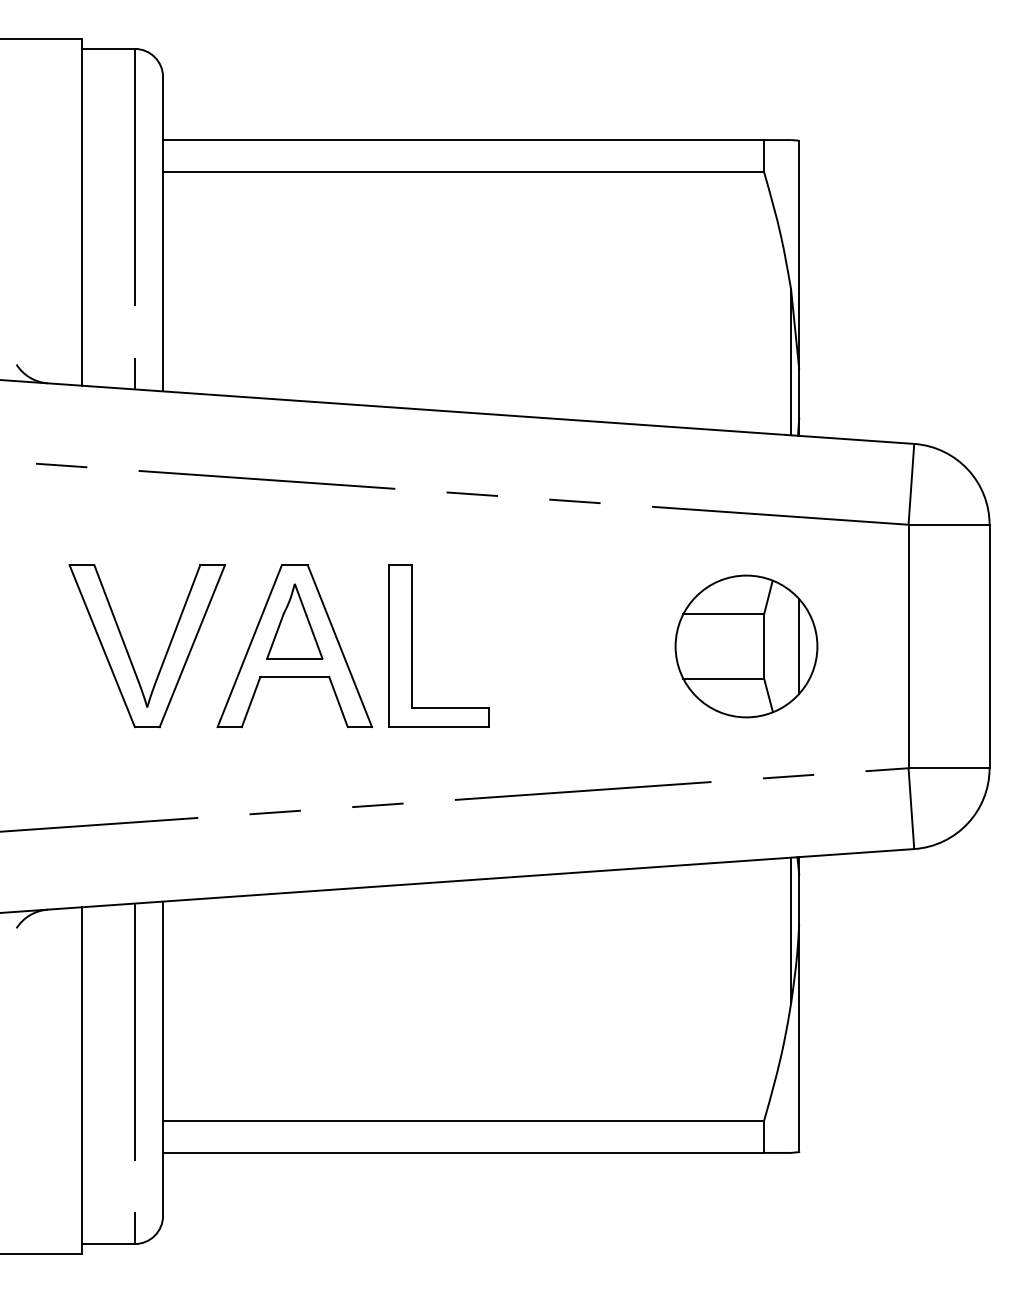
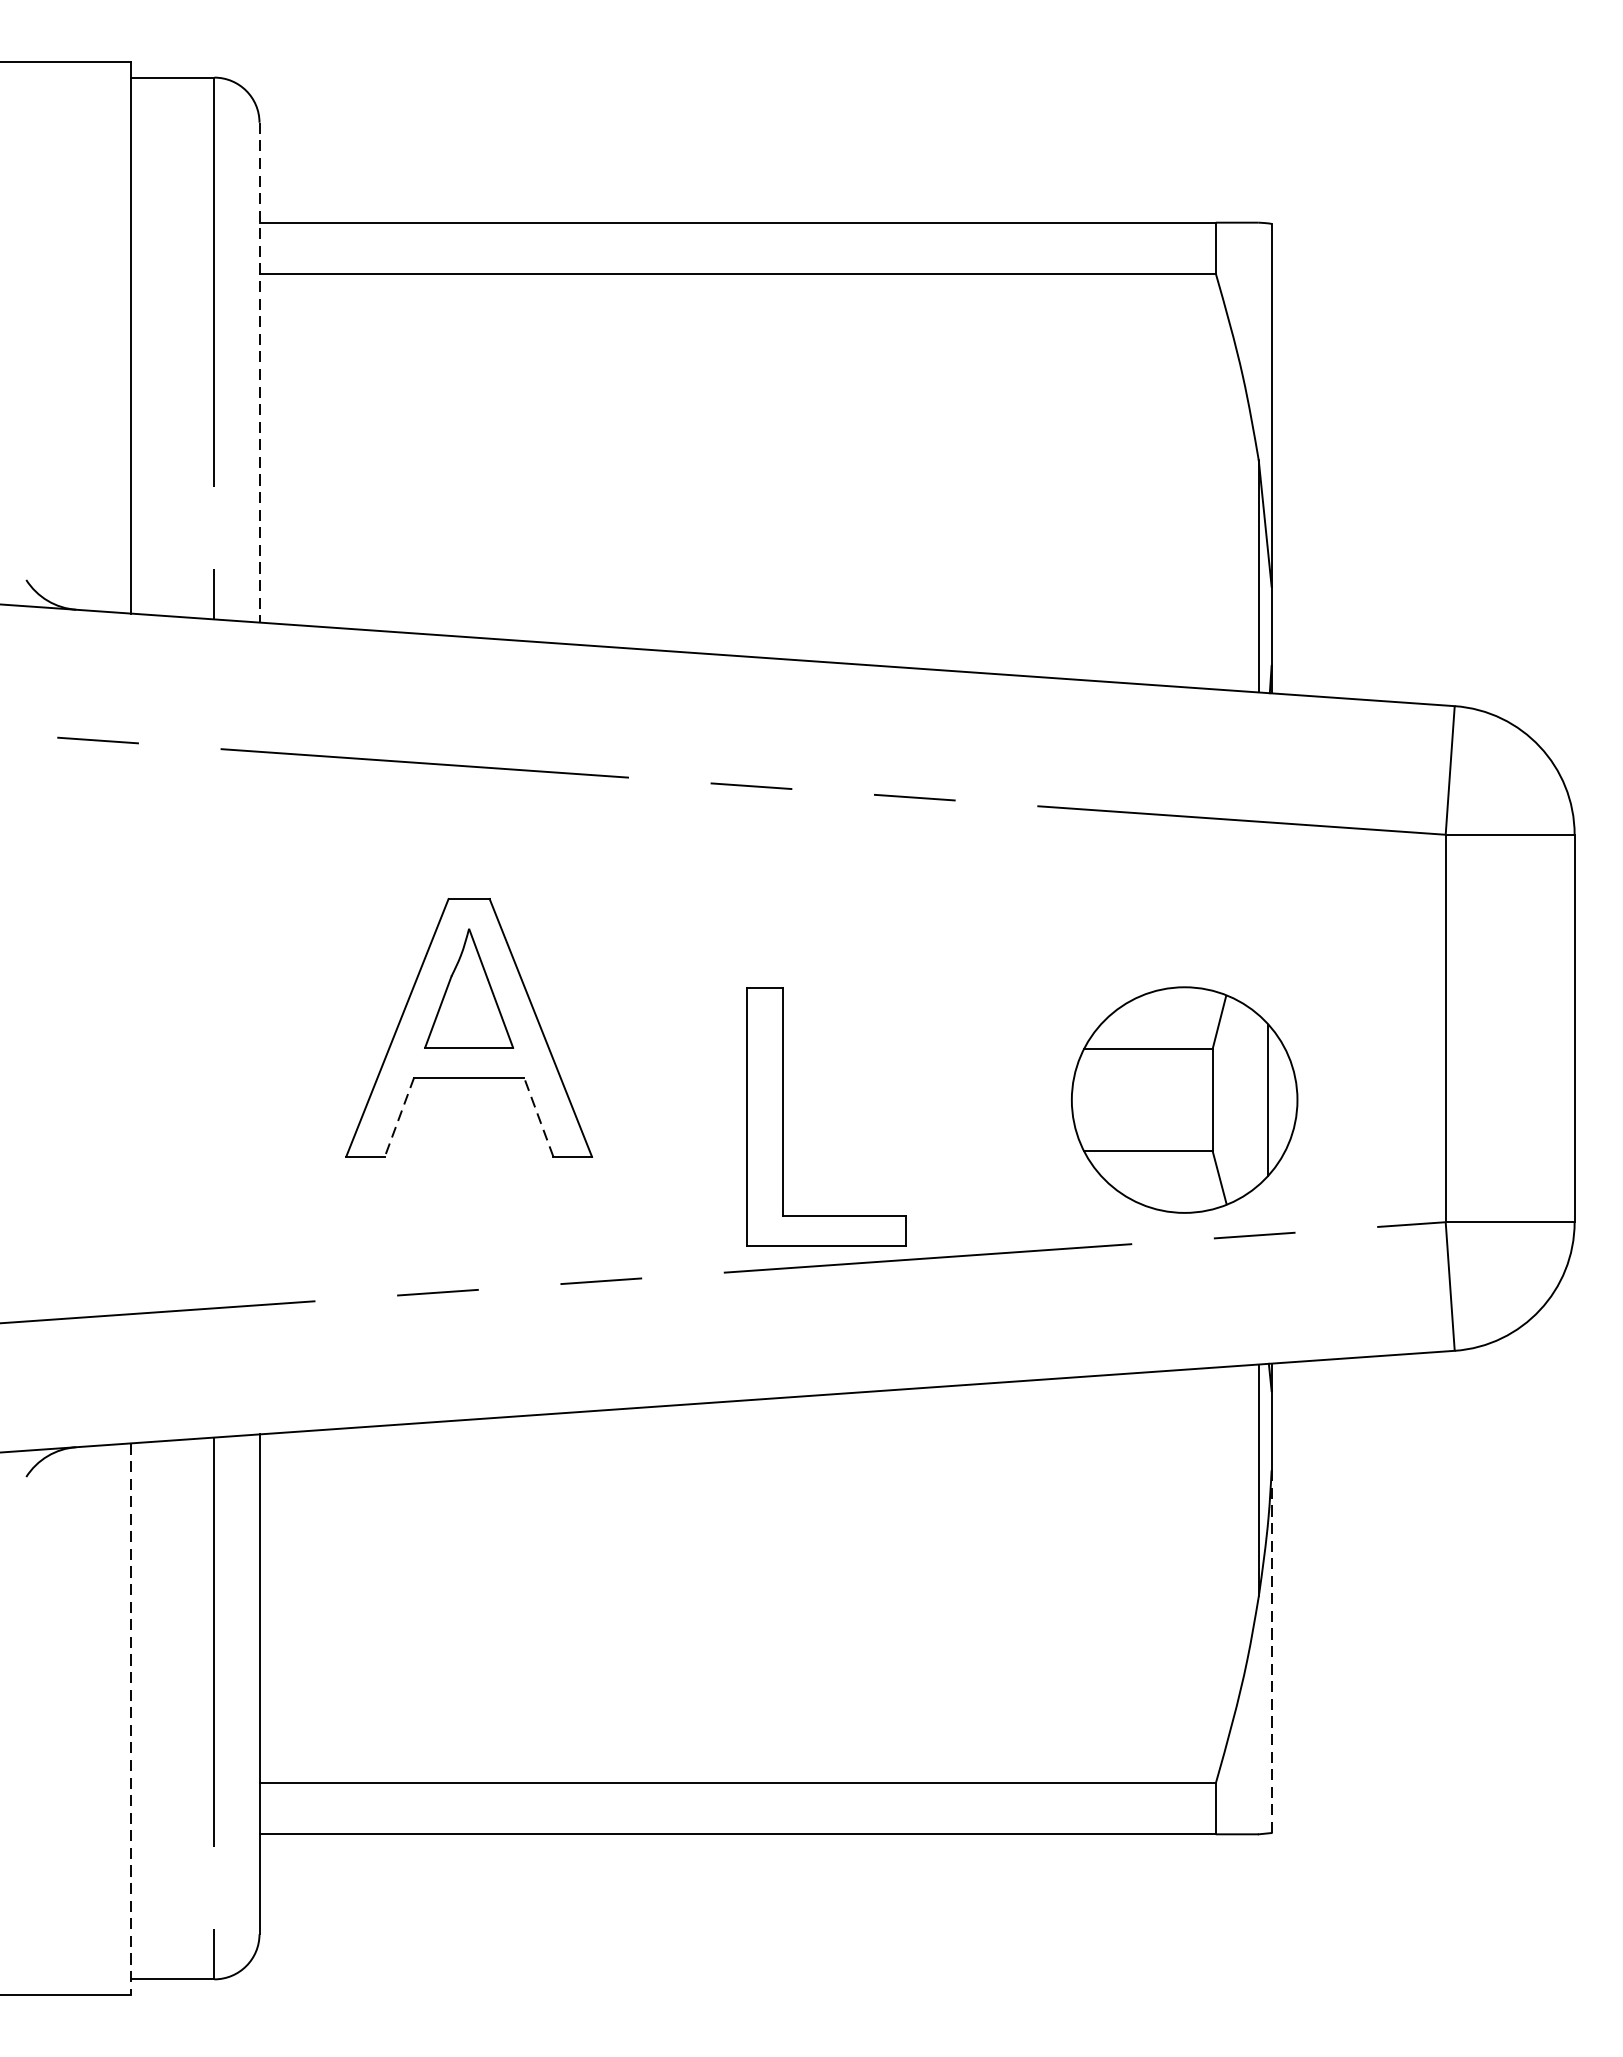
line: (163, 234) -> (260, 372), solid -> dashed
part: (412, 645) -> (783, 1116), moved
part: (746, 646) -> (1184, 1100), moved
part: (128, 651) -> (204, 1036), removed
line: (251, 702) -> (400, 1117), solid -> dashed
line: (338, 702) -> (538, 1117), solid -> dashed
line: (799, 1038) -> (1272, 1652), solid -> dashed
line: (82, 1081) -> (131, 1720), solid -> dashed

